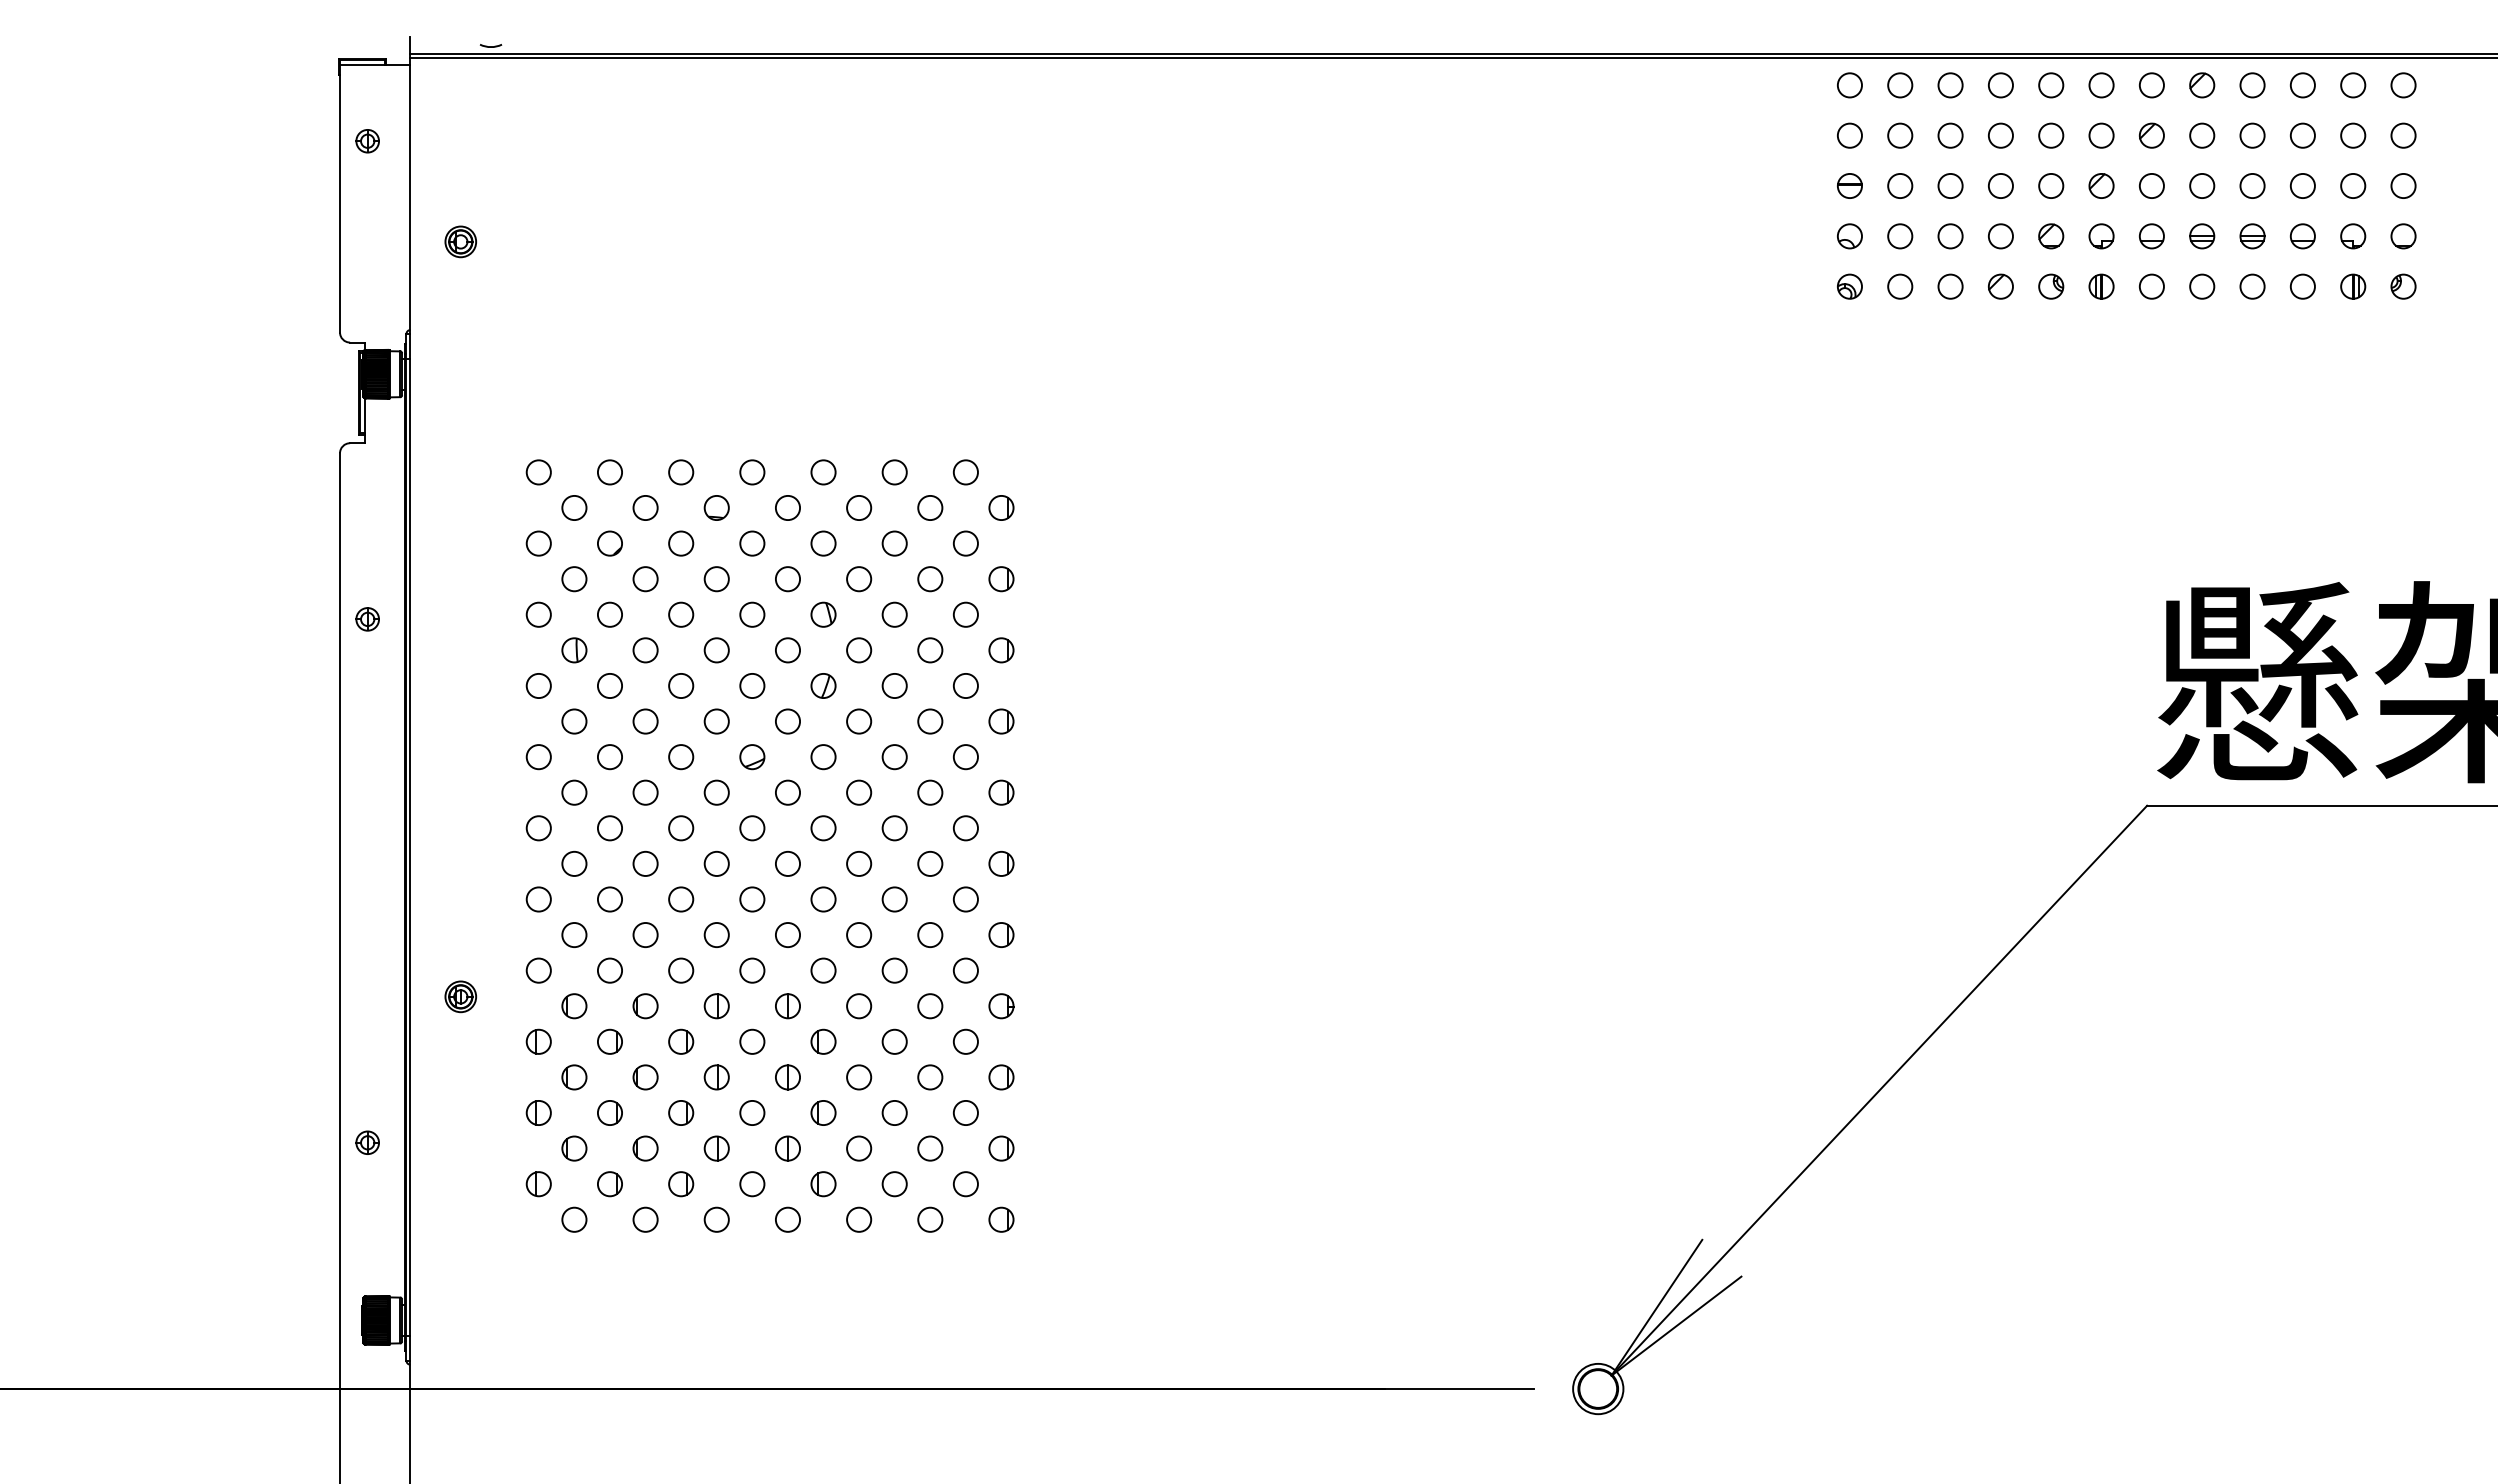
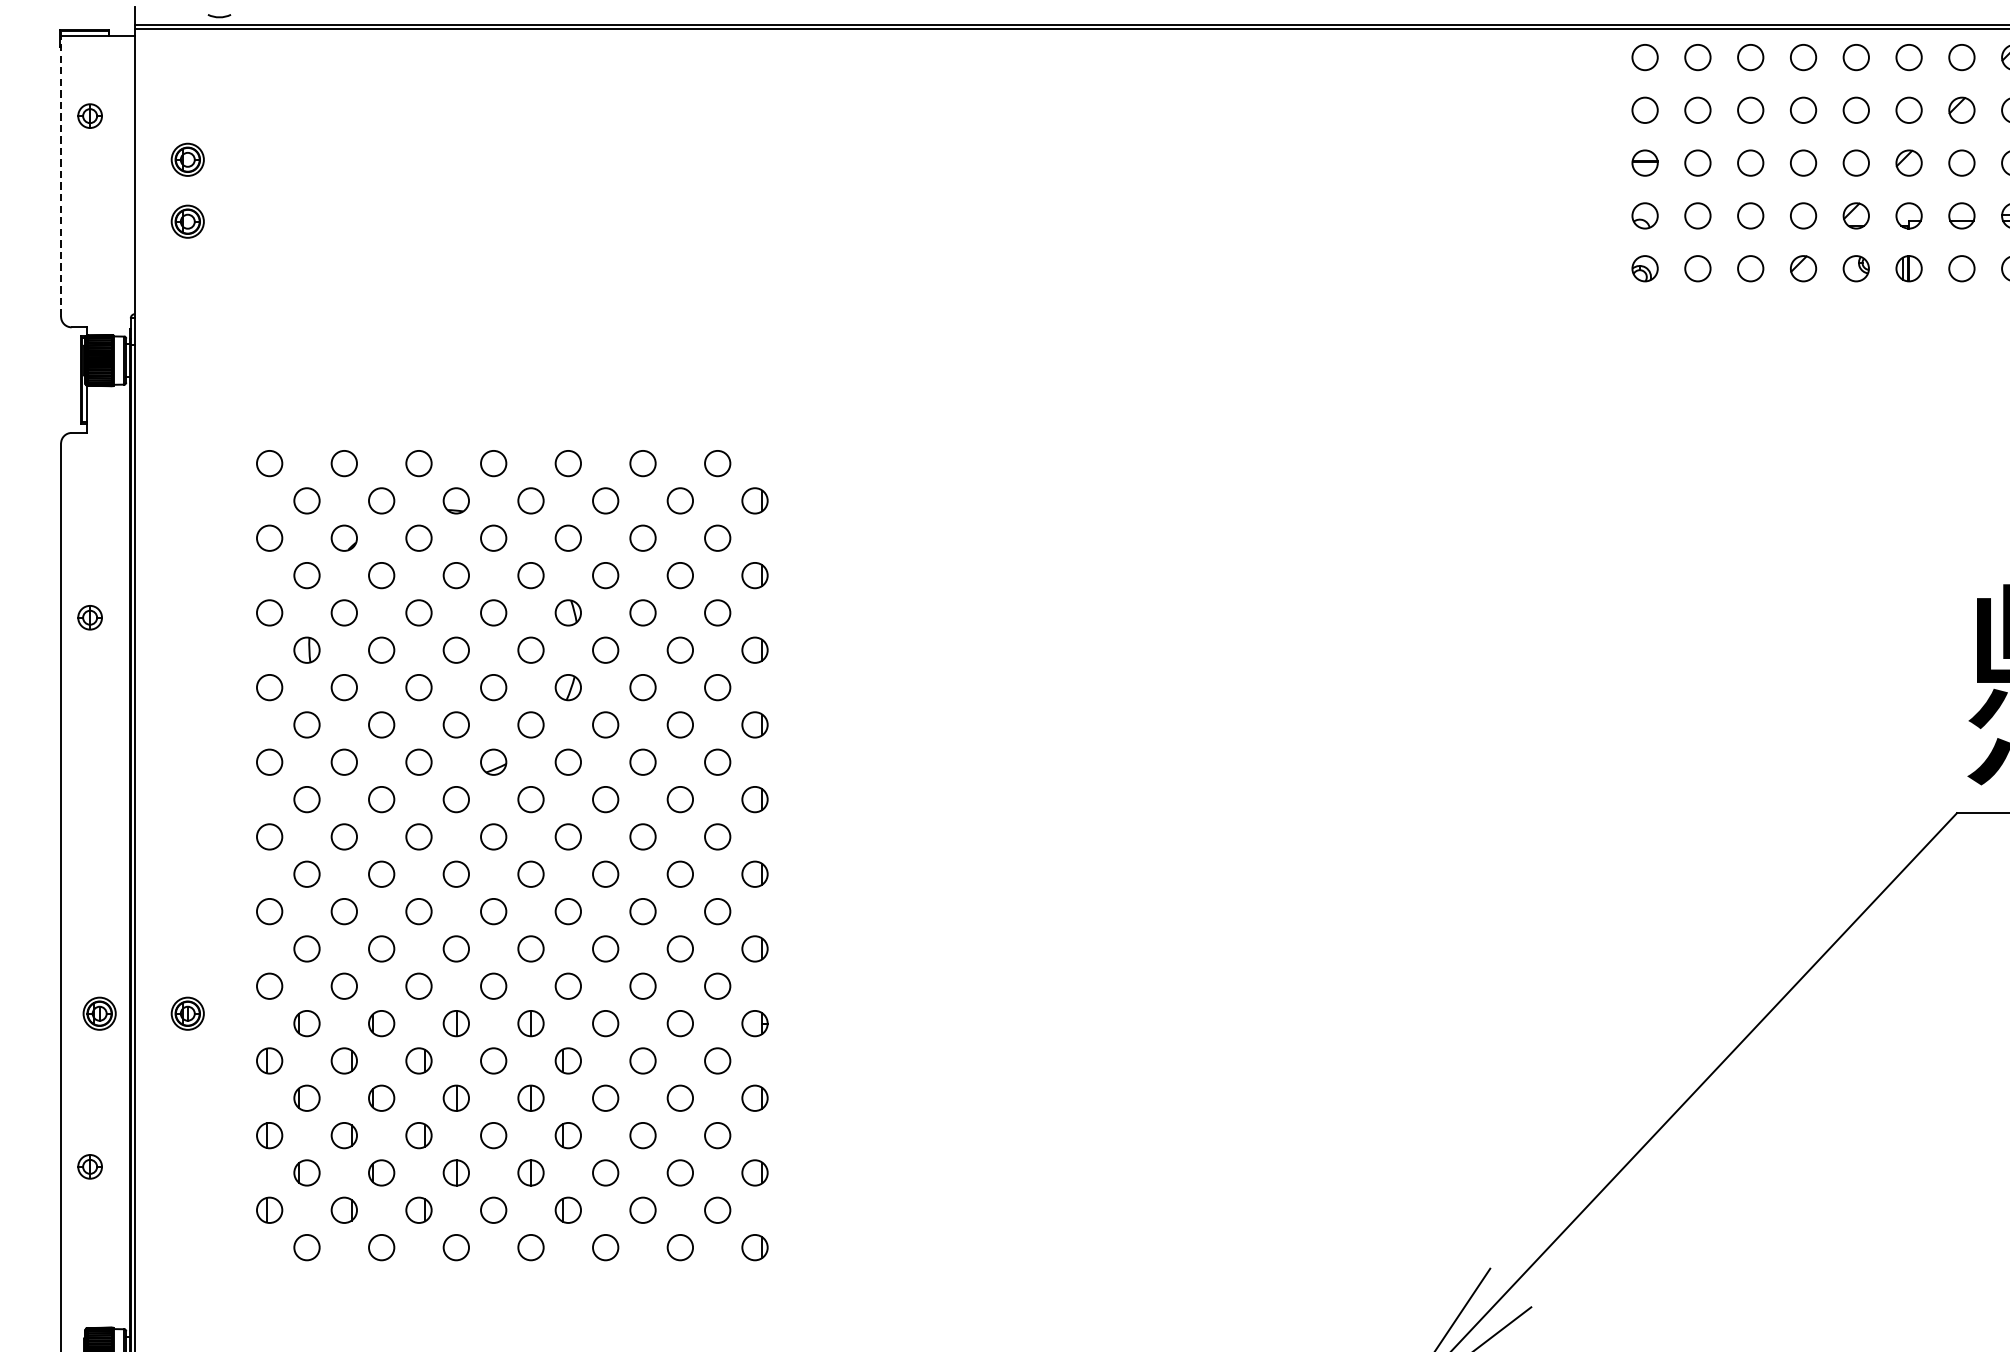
part: (460, 182) -> (187, 159), added
line: (340, 195) -> (61, 173), solid -> dashed
part: (376, 996) -> (99, 1013), added

